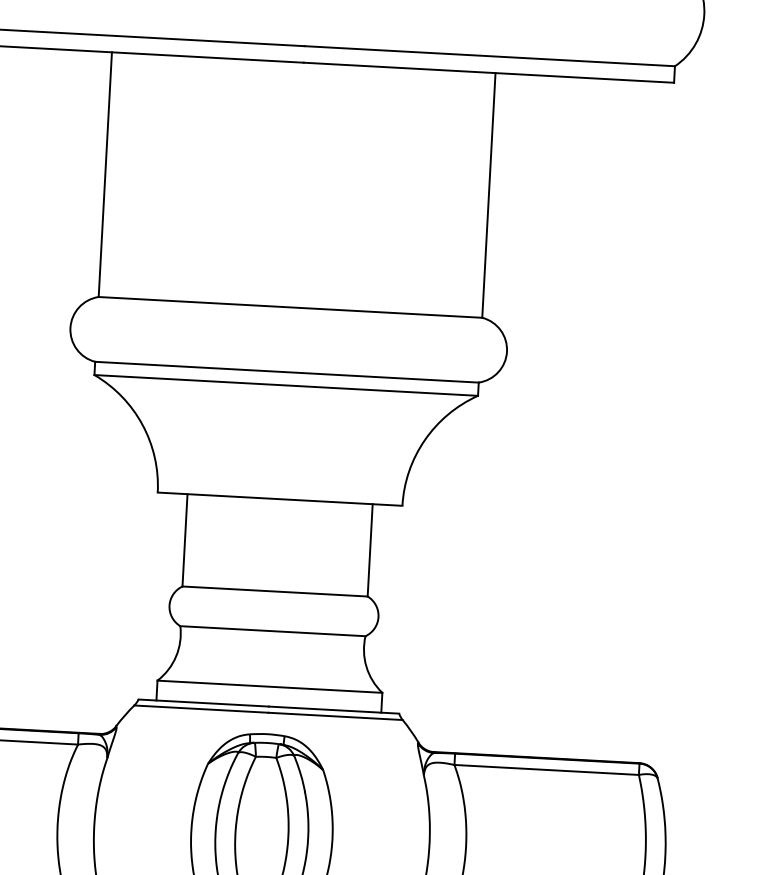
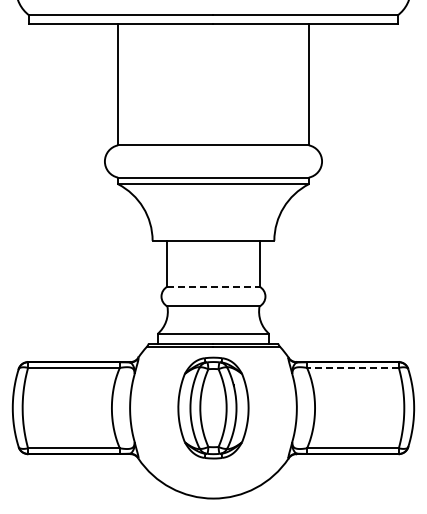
line: (275, 591) -> (213, 286), solid -> dashed
line: (545, 769) -> (352, 367), solid -> dashed

